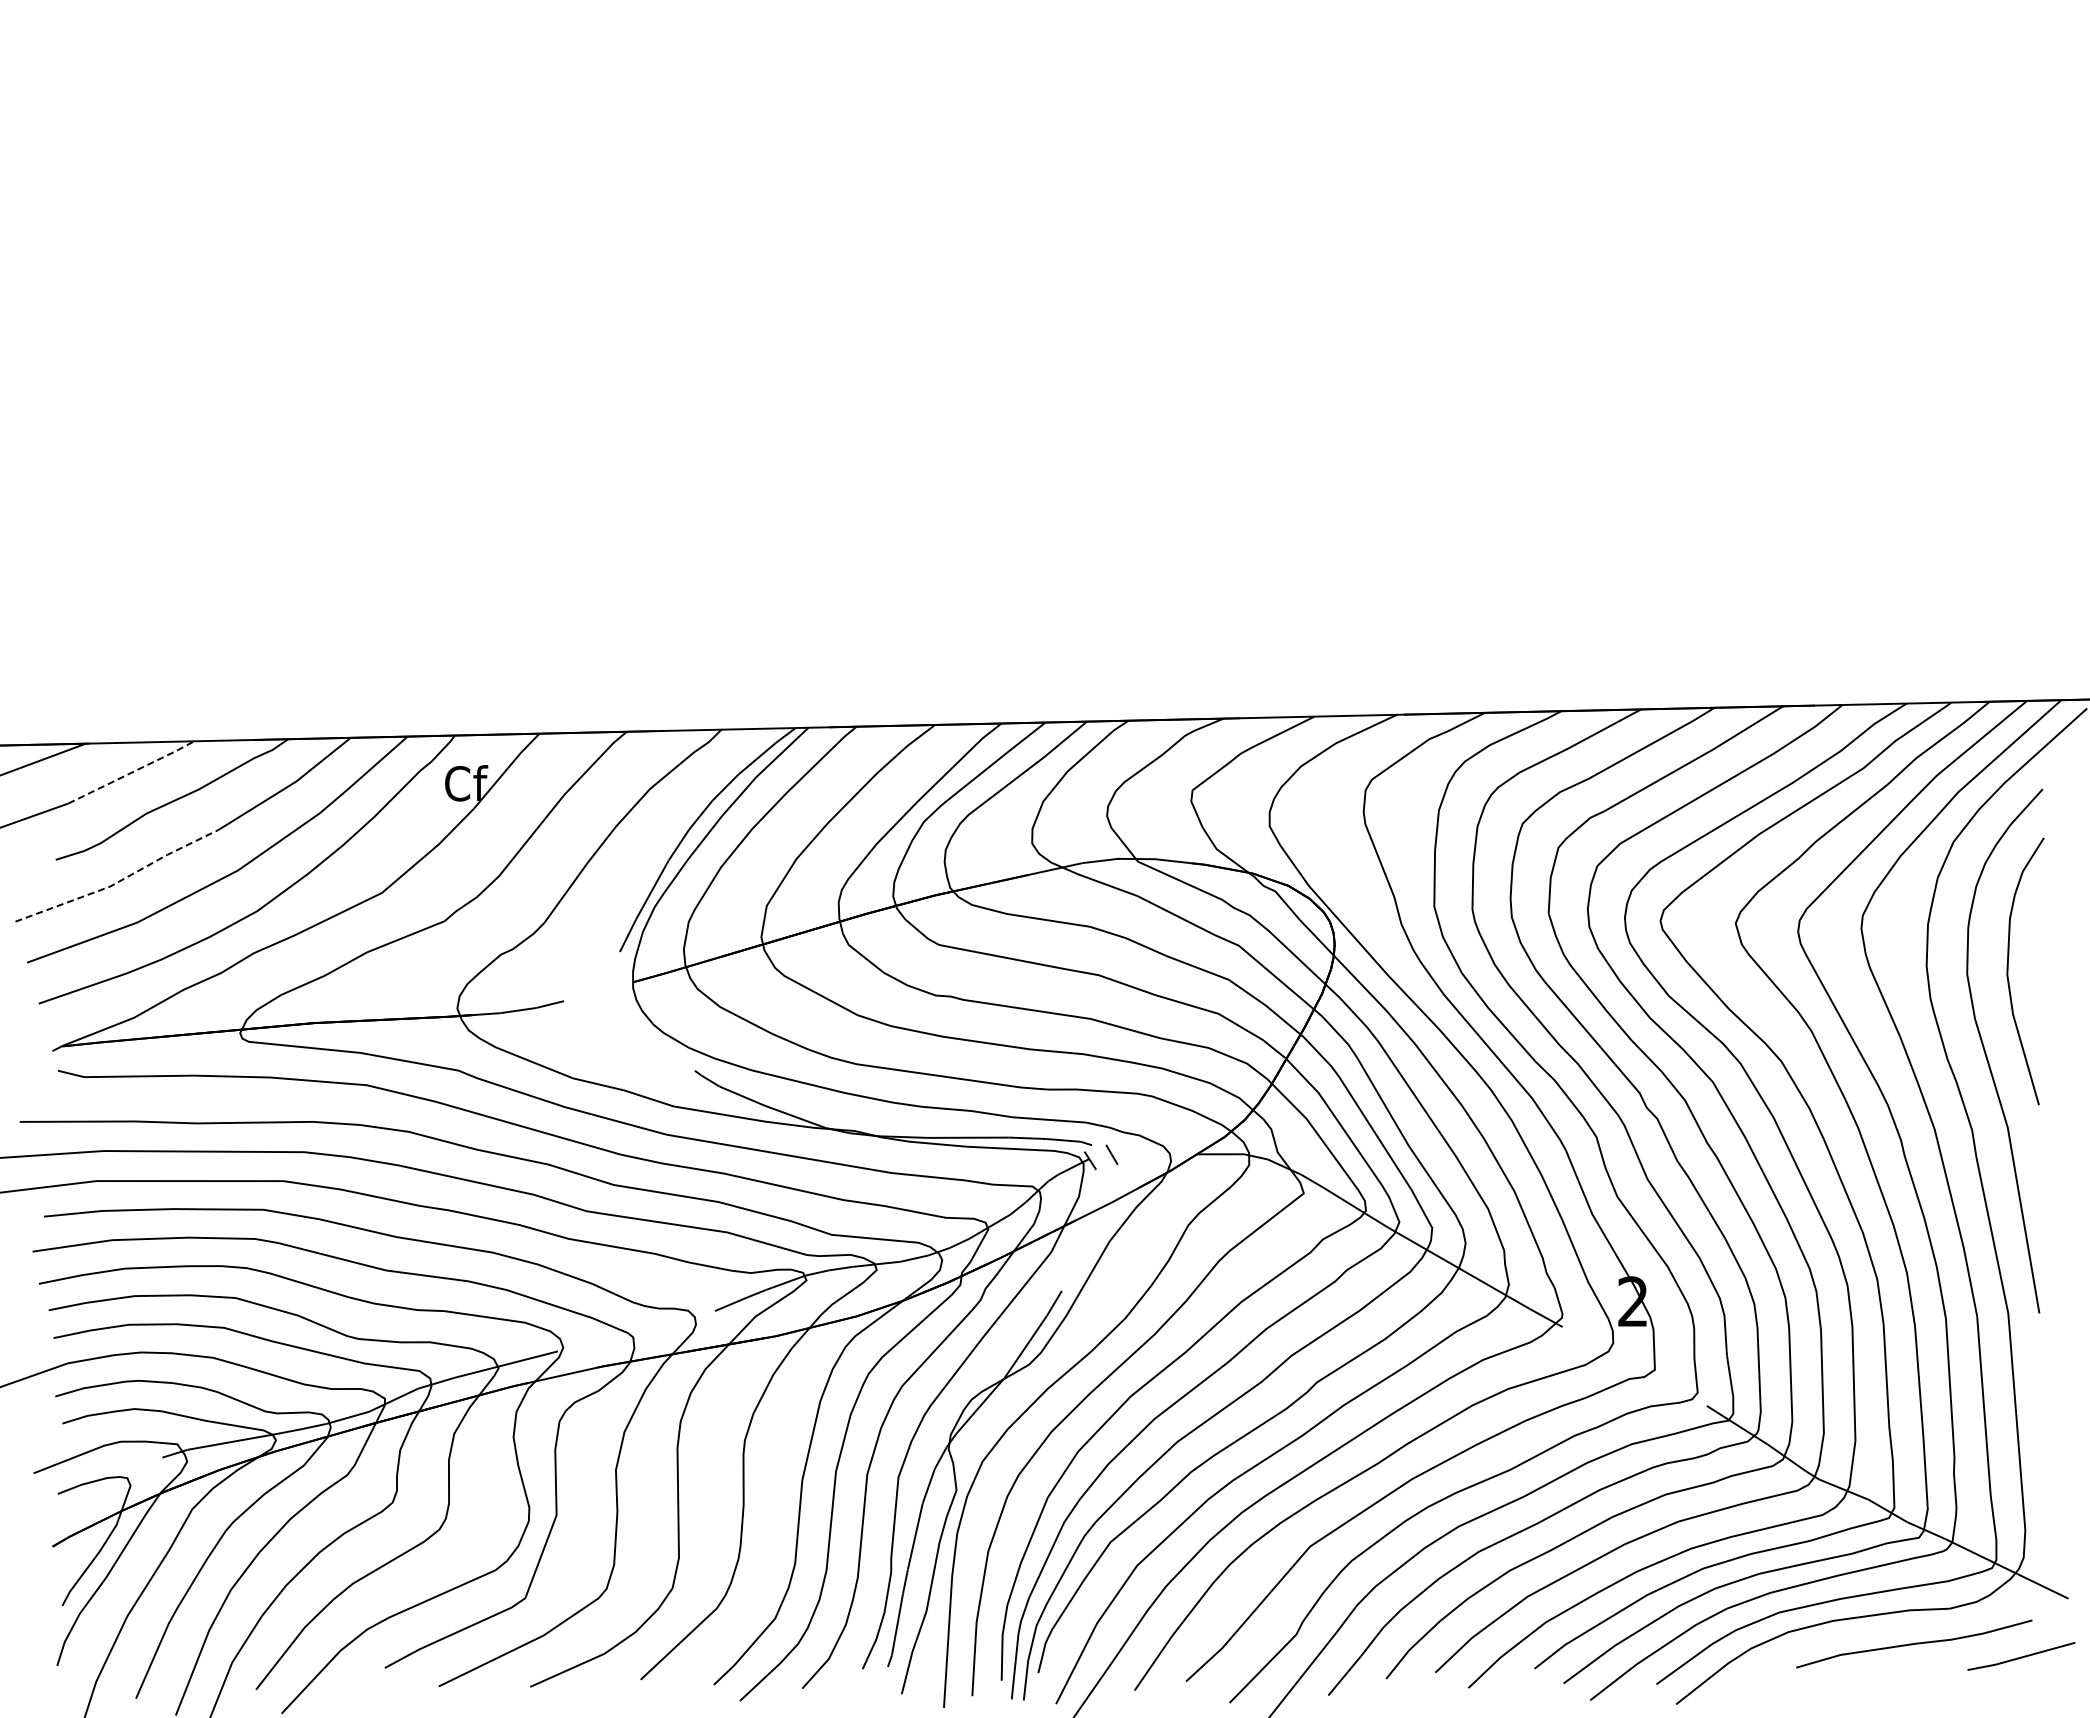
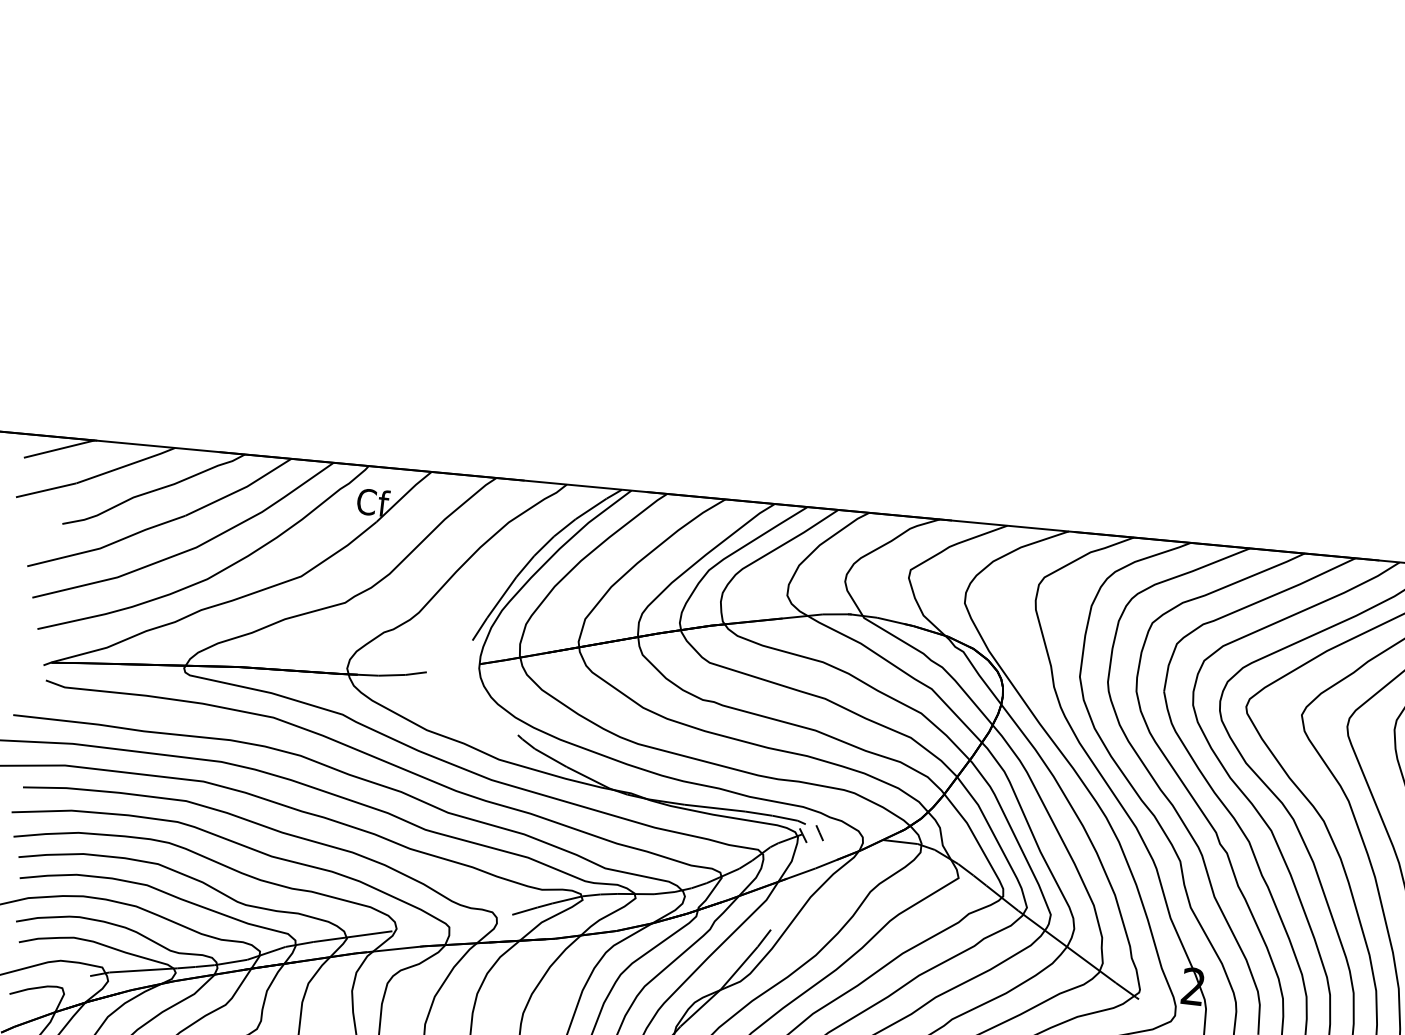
line: (132, 772) -> (126, 465), dashed -> solid
line: (119, 881) -> (107, 545), dashed -> solid

